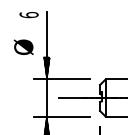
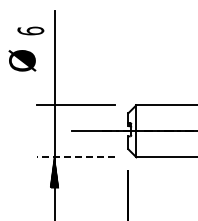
text: (28, 14) -> (30, 30), moved
hatch: (46, 67) -> (54, 89), removed
line: (61, 116) -> (75, 157), solid -> dashed

